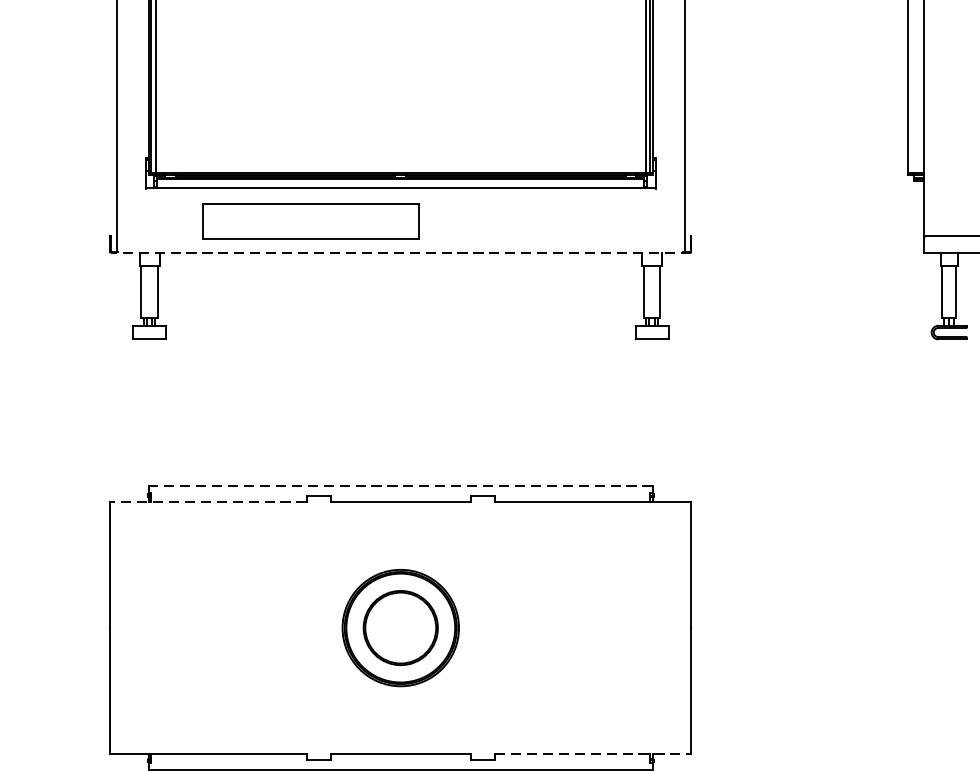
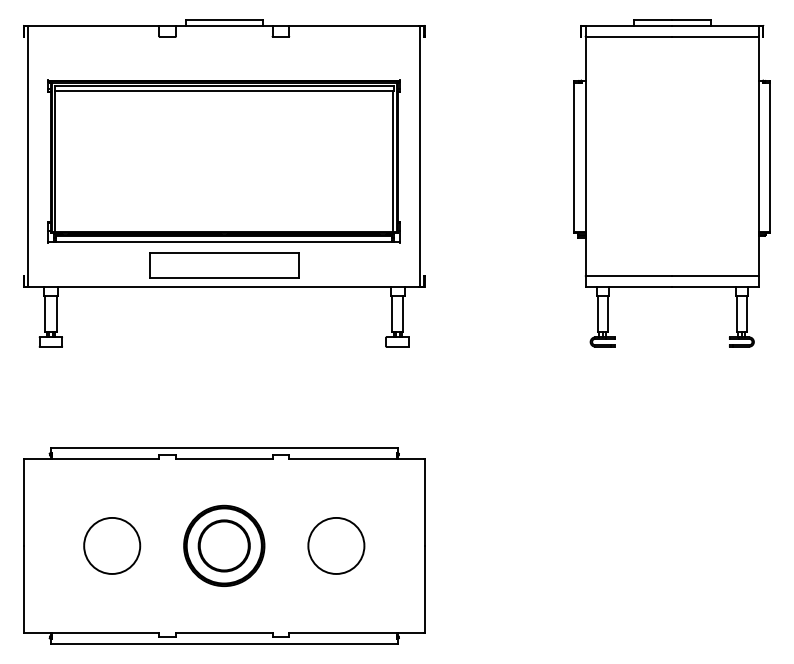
part: (311, 221) -> (224, 265), moved
line: (399, 252) -> (223, 286), dashed -> solid
line: (401, 486) -> (224, 448), dashed -> solid
line: (208, 502) -> (91, 459), dashed -> solid
part: (238, 627) -> (112, 545), added
part: (563, 627) -> (336, 545), added
line: (592, 753) -> (356, 632), dashed -> solid

